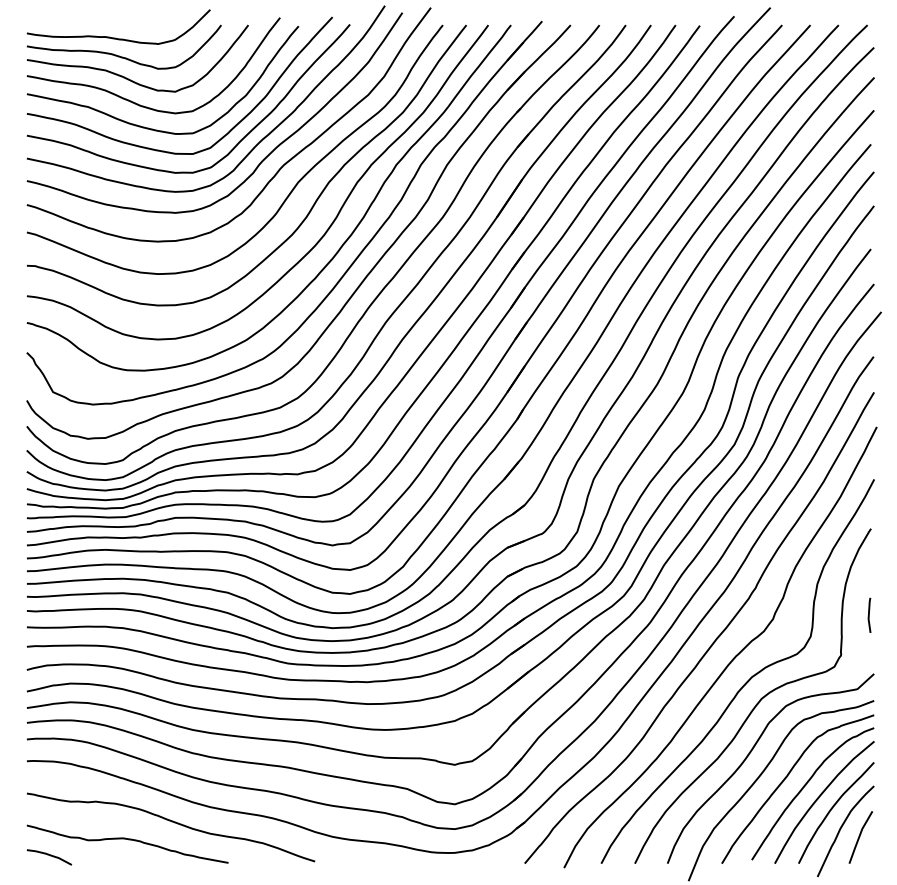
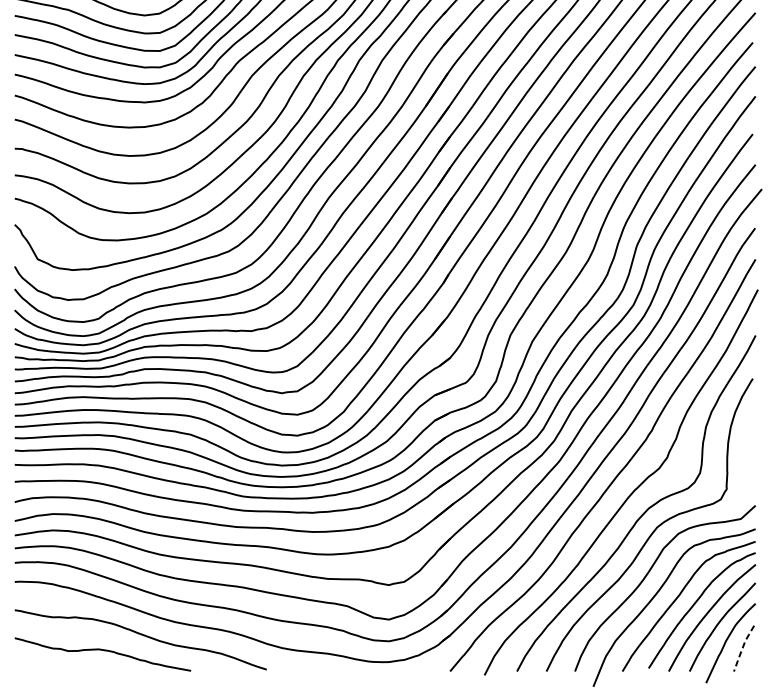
line: (869, 614) -> (751, 453), removed
line: (859, 836) -> (742, 647), solid -> dashed
curve: (48, 855) -> (33, 664), removed

